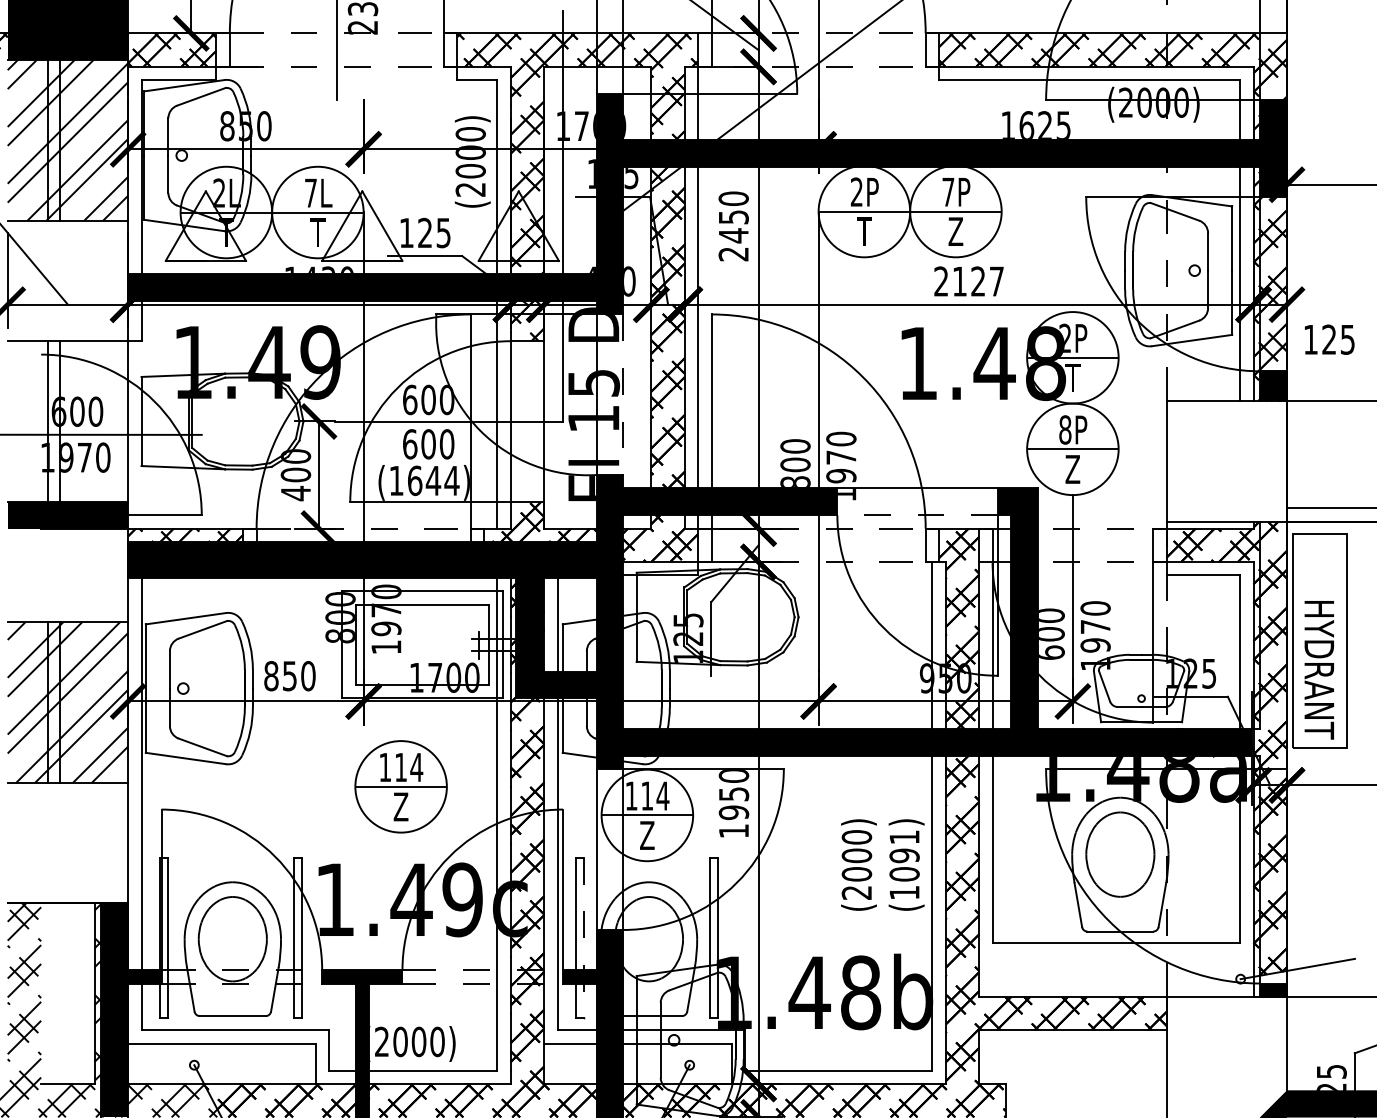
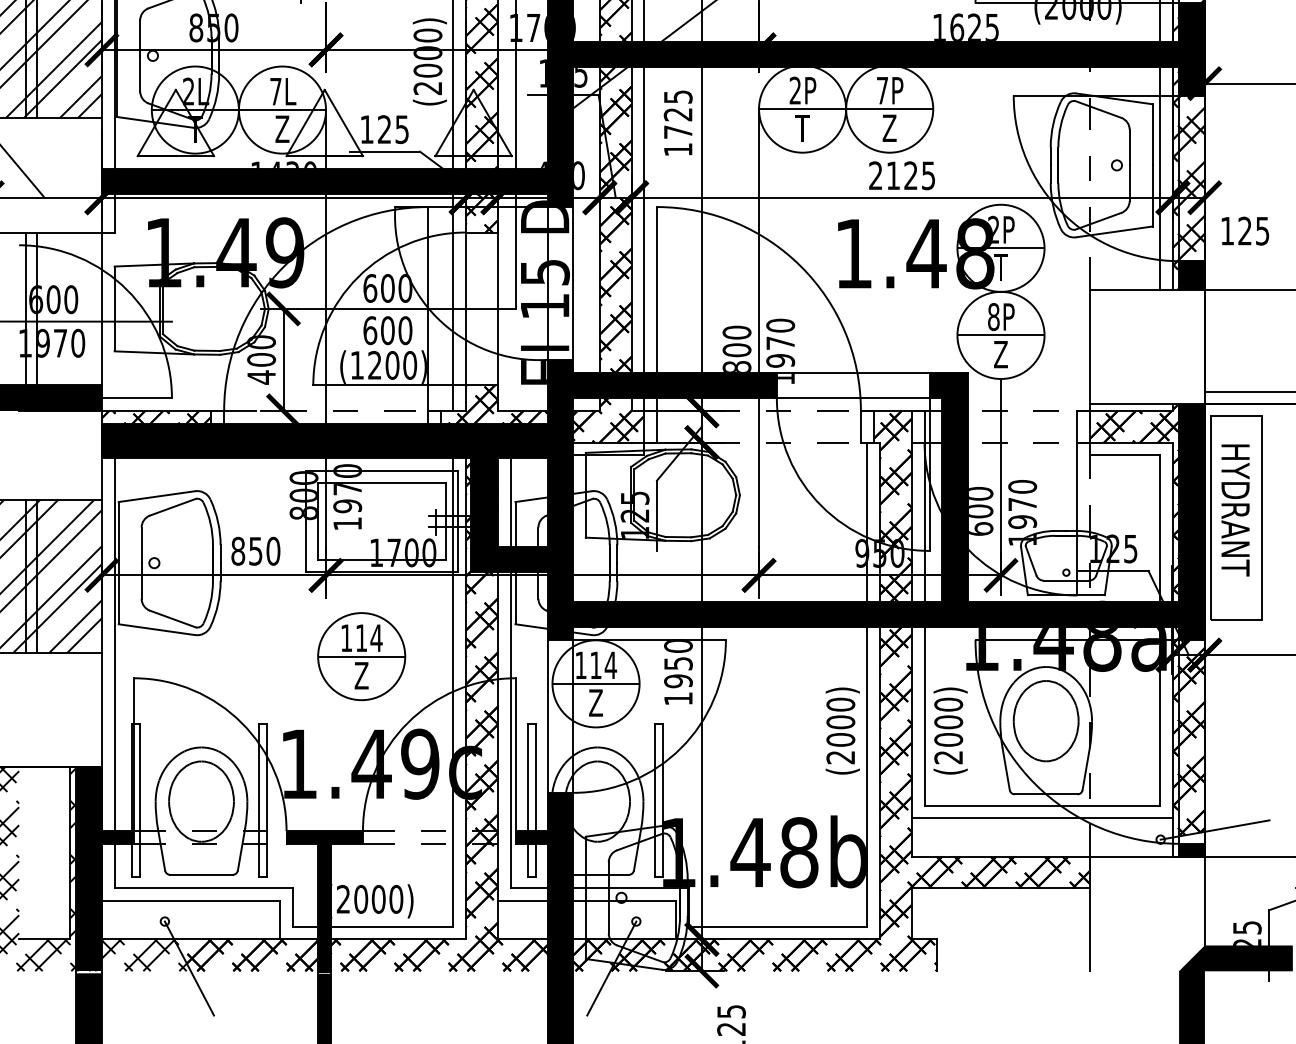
text: (733, 226) -> (678, 123), 2450 -> 1725
text: (317, 232) -> (282, 129), T -> Z
text: (996, 281) -> (928, 175), 2127 -> 2125
line: (623, 395) -> (573, 284), dashed -> solid
text: (433, 480) -> (392, 365), (1644) -> (1200)
line: (917, 515) -> (853, 398), dashed -> solid
fill: (1269, 645) -> (1188, 522), added
text: (1318, 670) -> (1234, 510), moved
text: (858, 864) -> (950, 730), moved
text: (904, 864) -> (840, 730), (1091) -> (2000)
line: (584, 938) -> (536, 800), dashed -> solid
line: (1116, 956) -> (1042, 818), added

